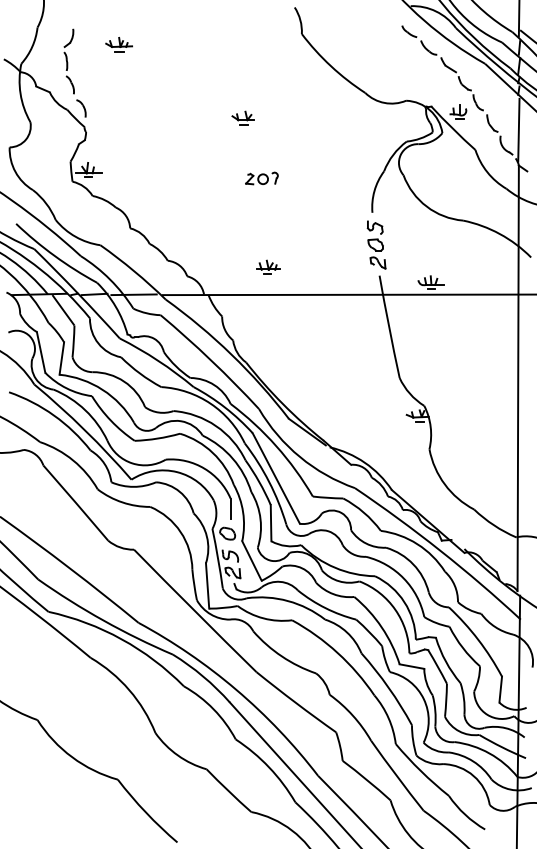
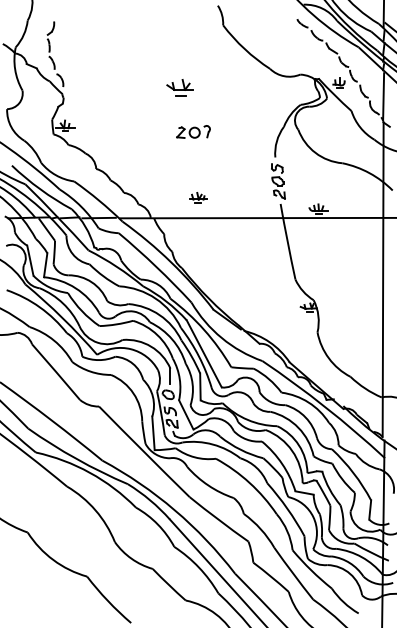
part: (118, 43) -> (87, 32), removed
part: (242, 118) -> (179, 87), size x1.6
part: (261, 179) -> (193, 132), size x1.4

